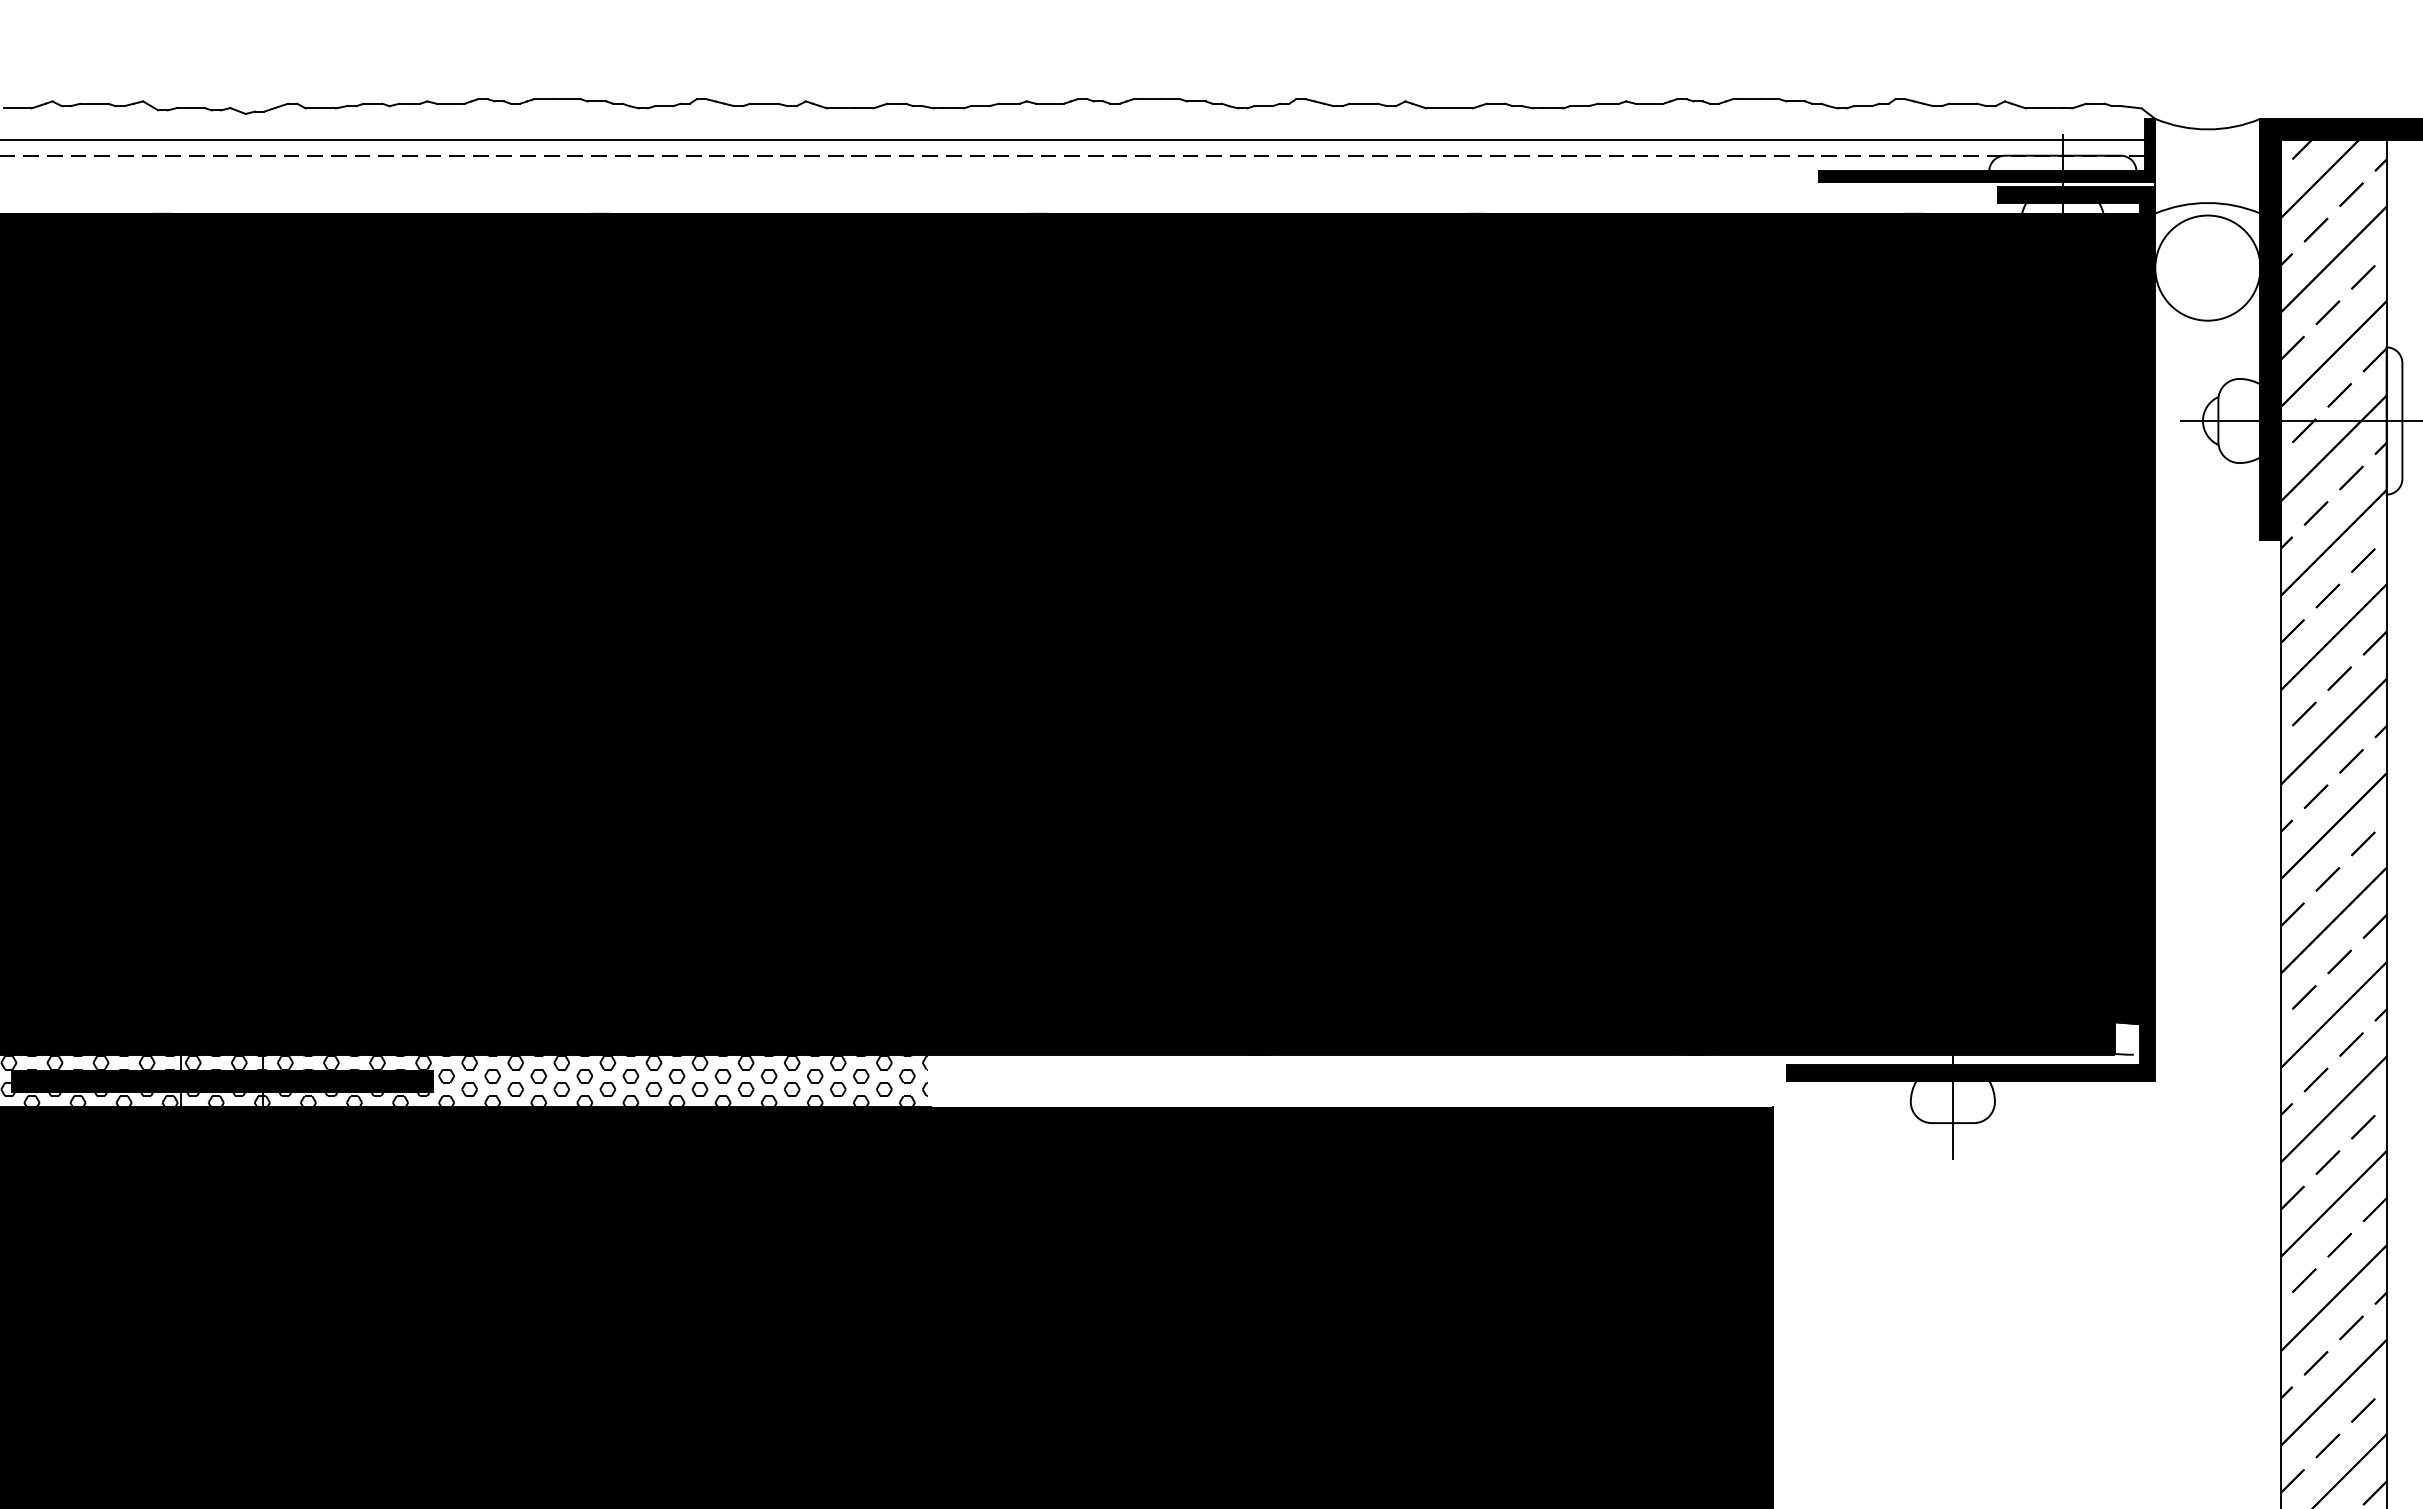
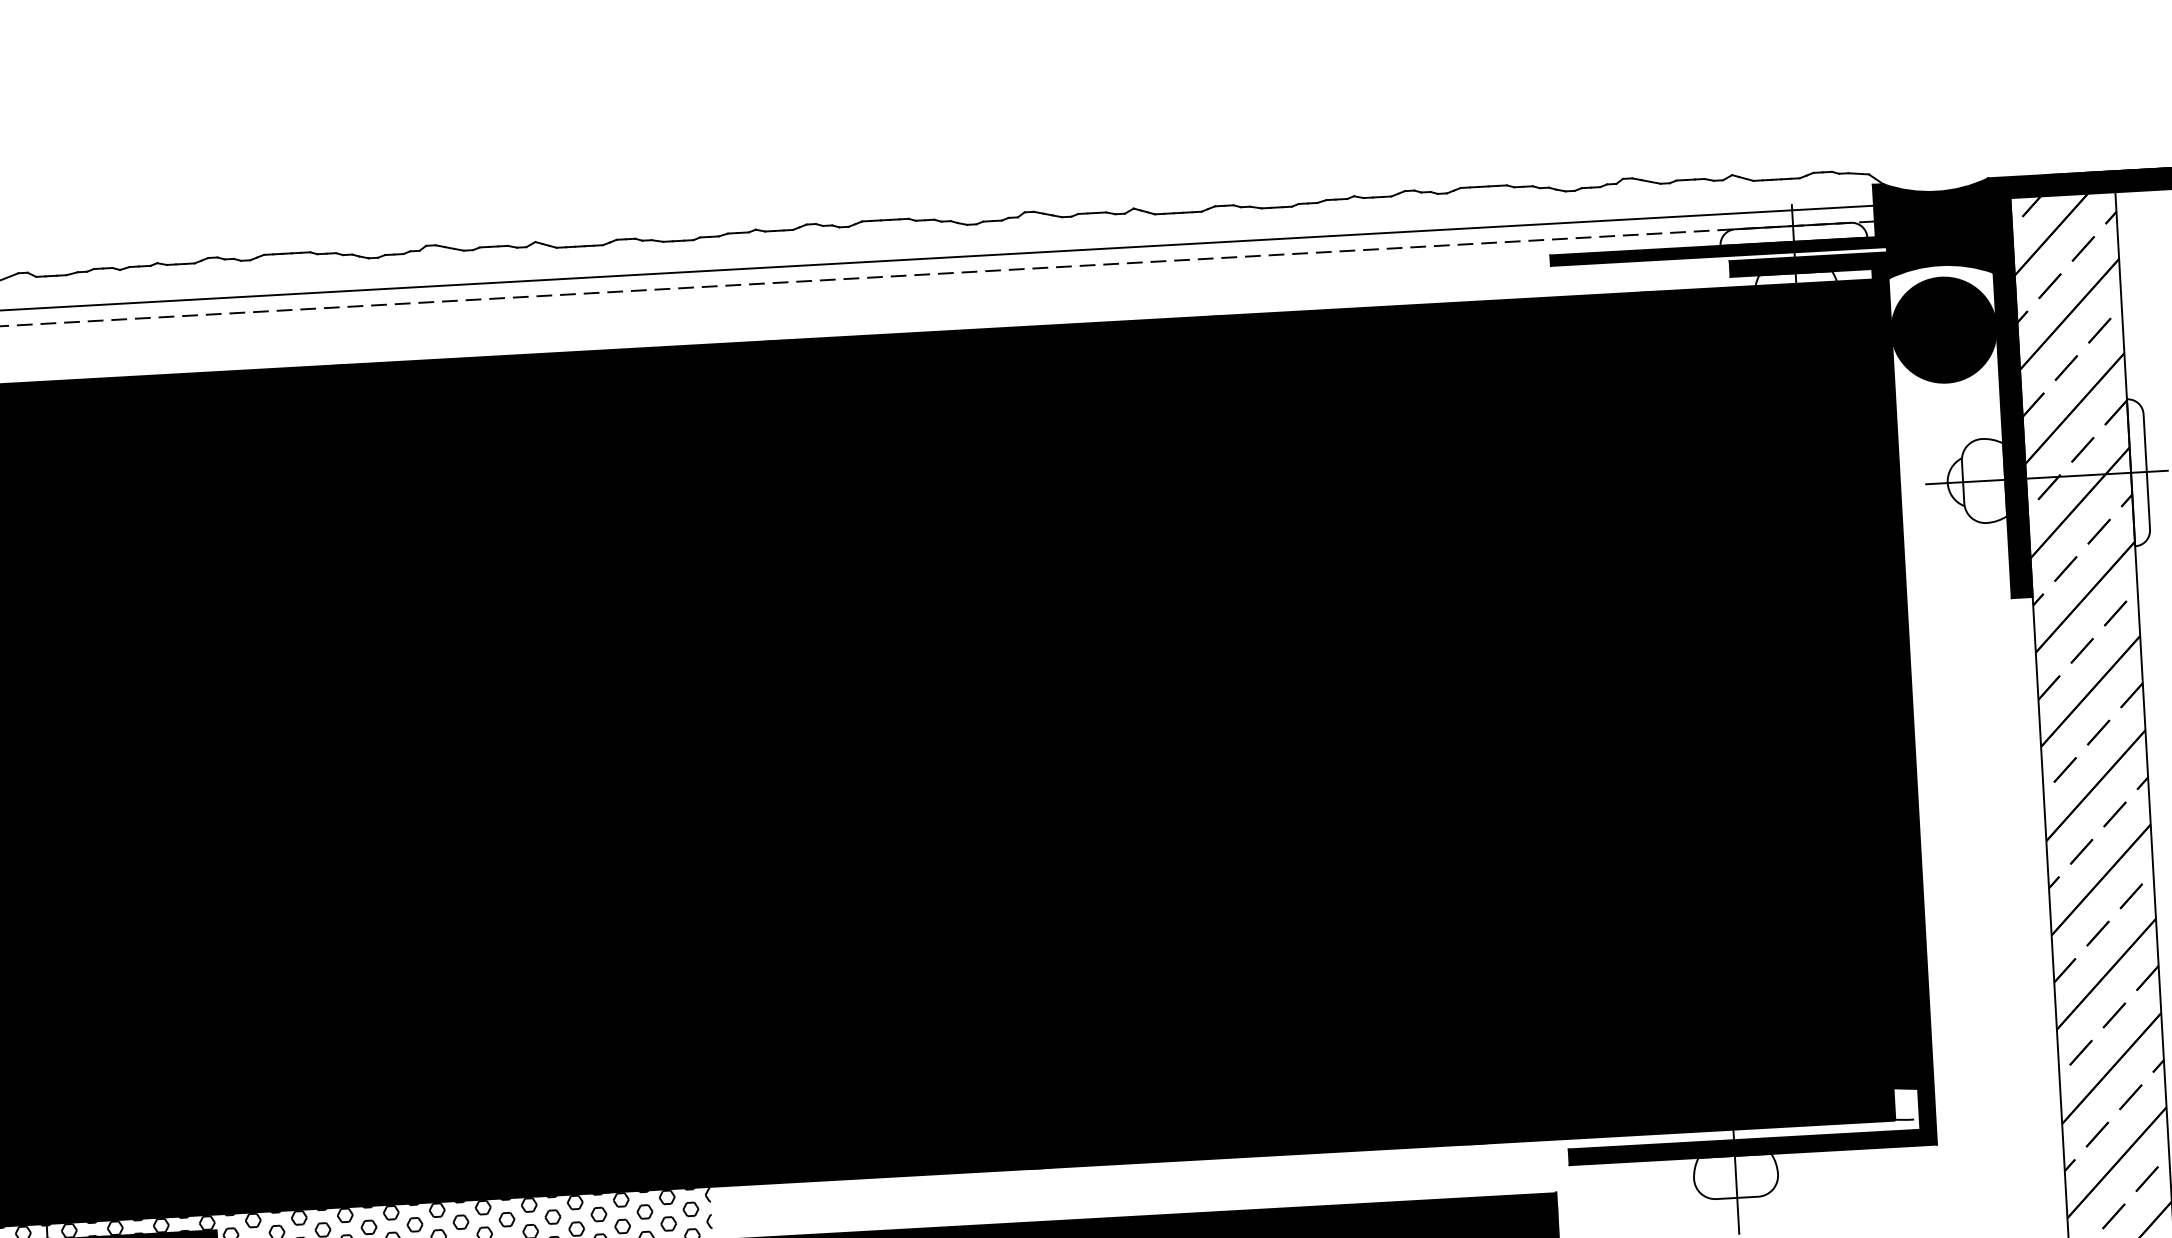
fill: (2207, 165) -> (1937, 227), added
fill: (2207, 267) -> (1943, 329), added

